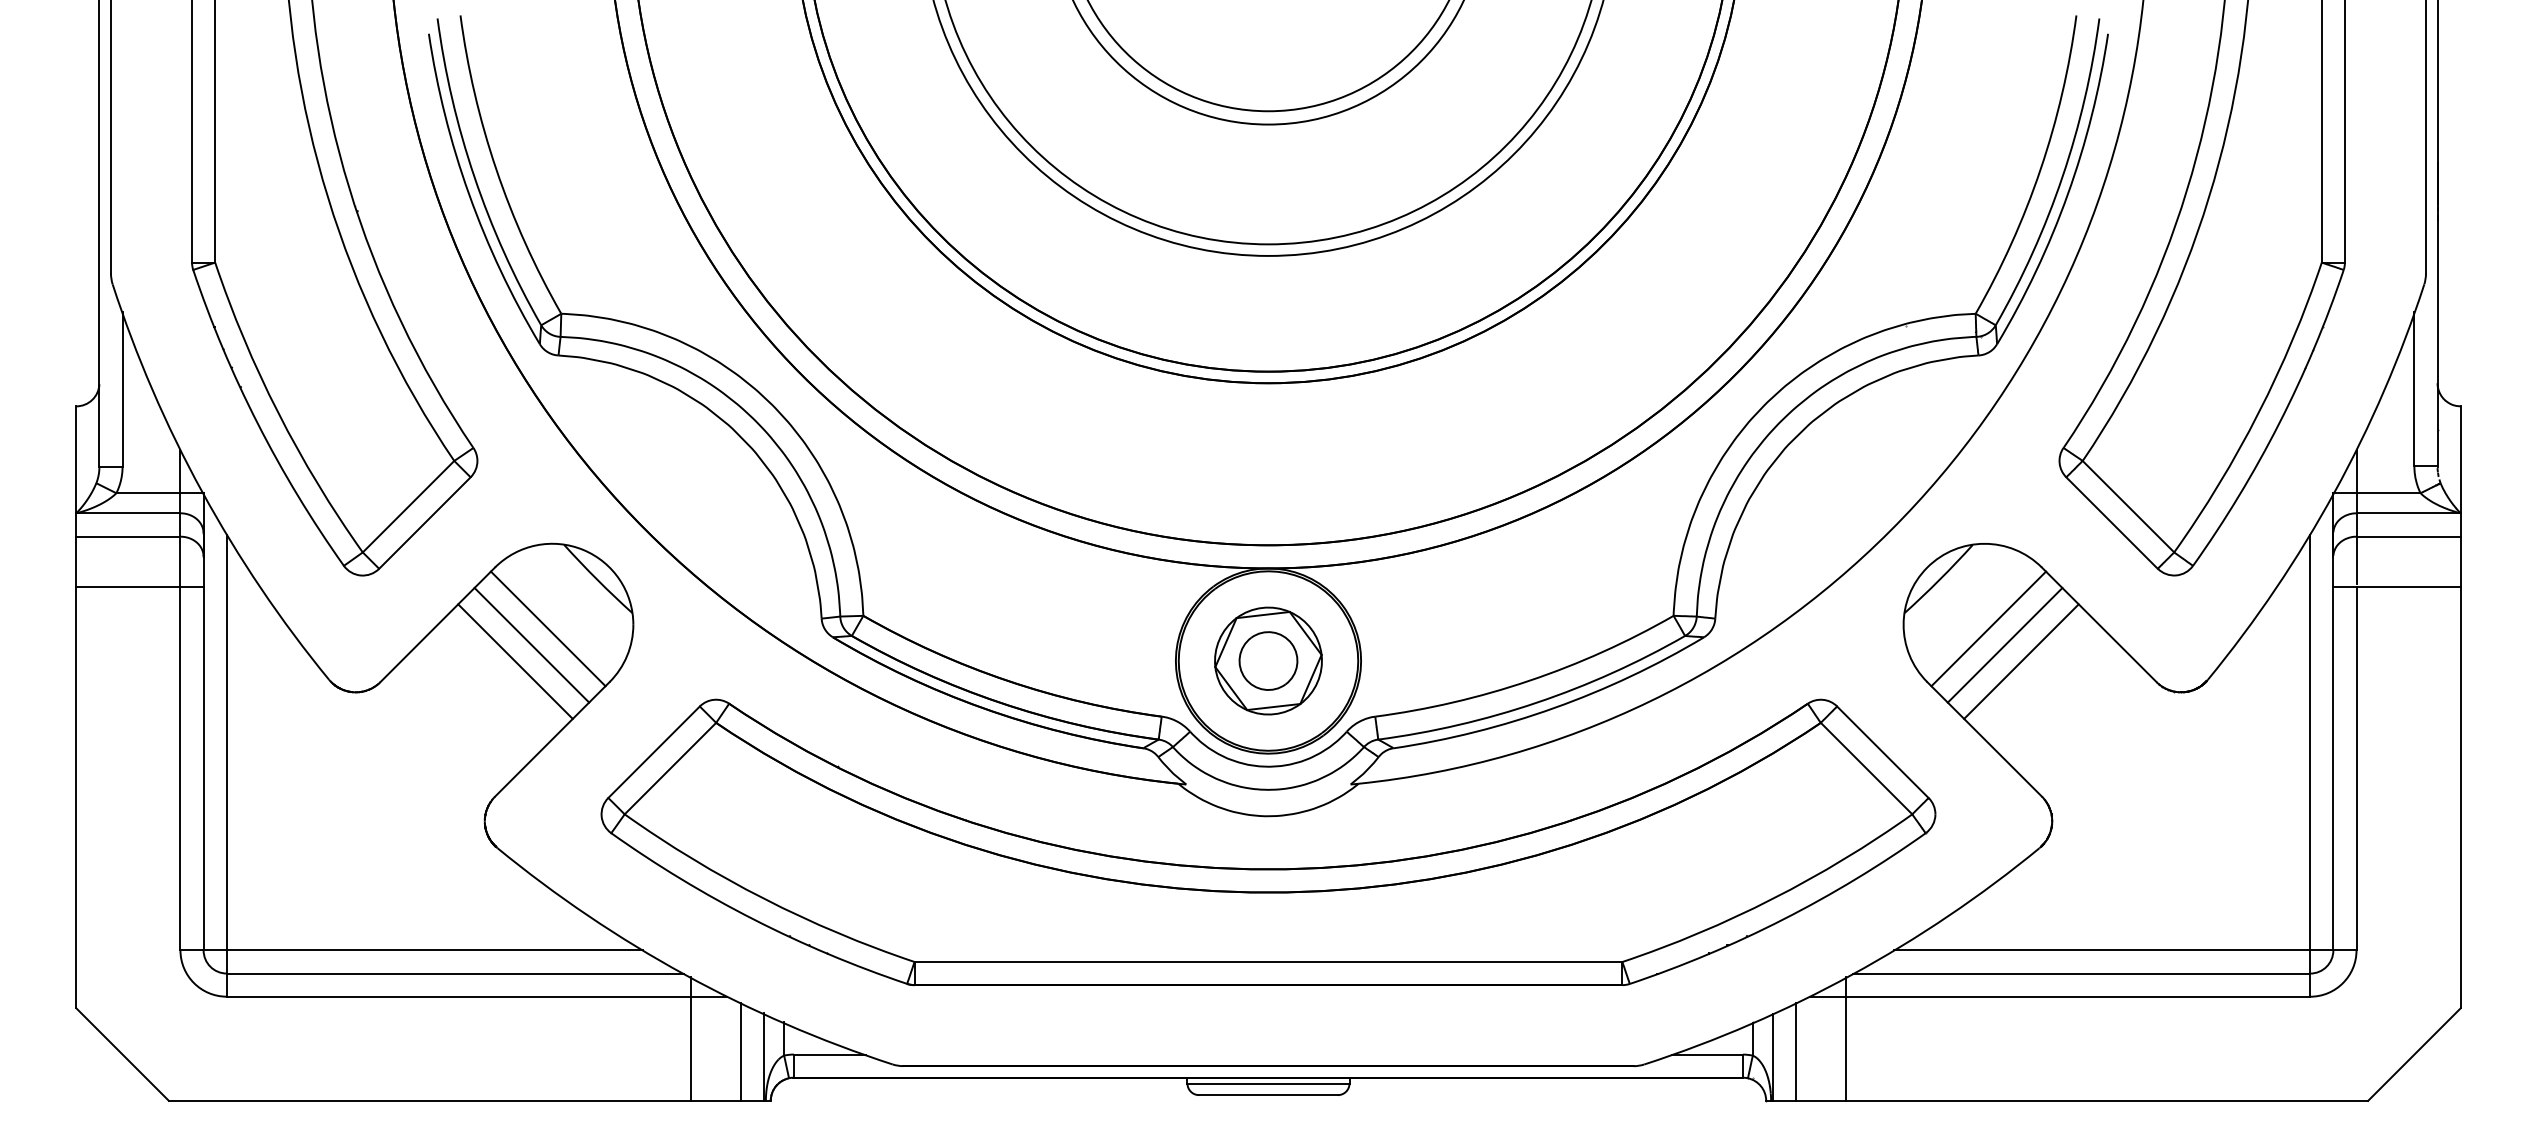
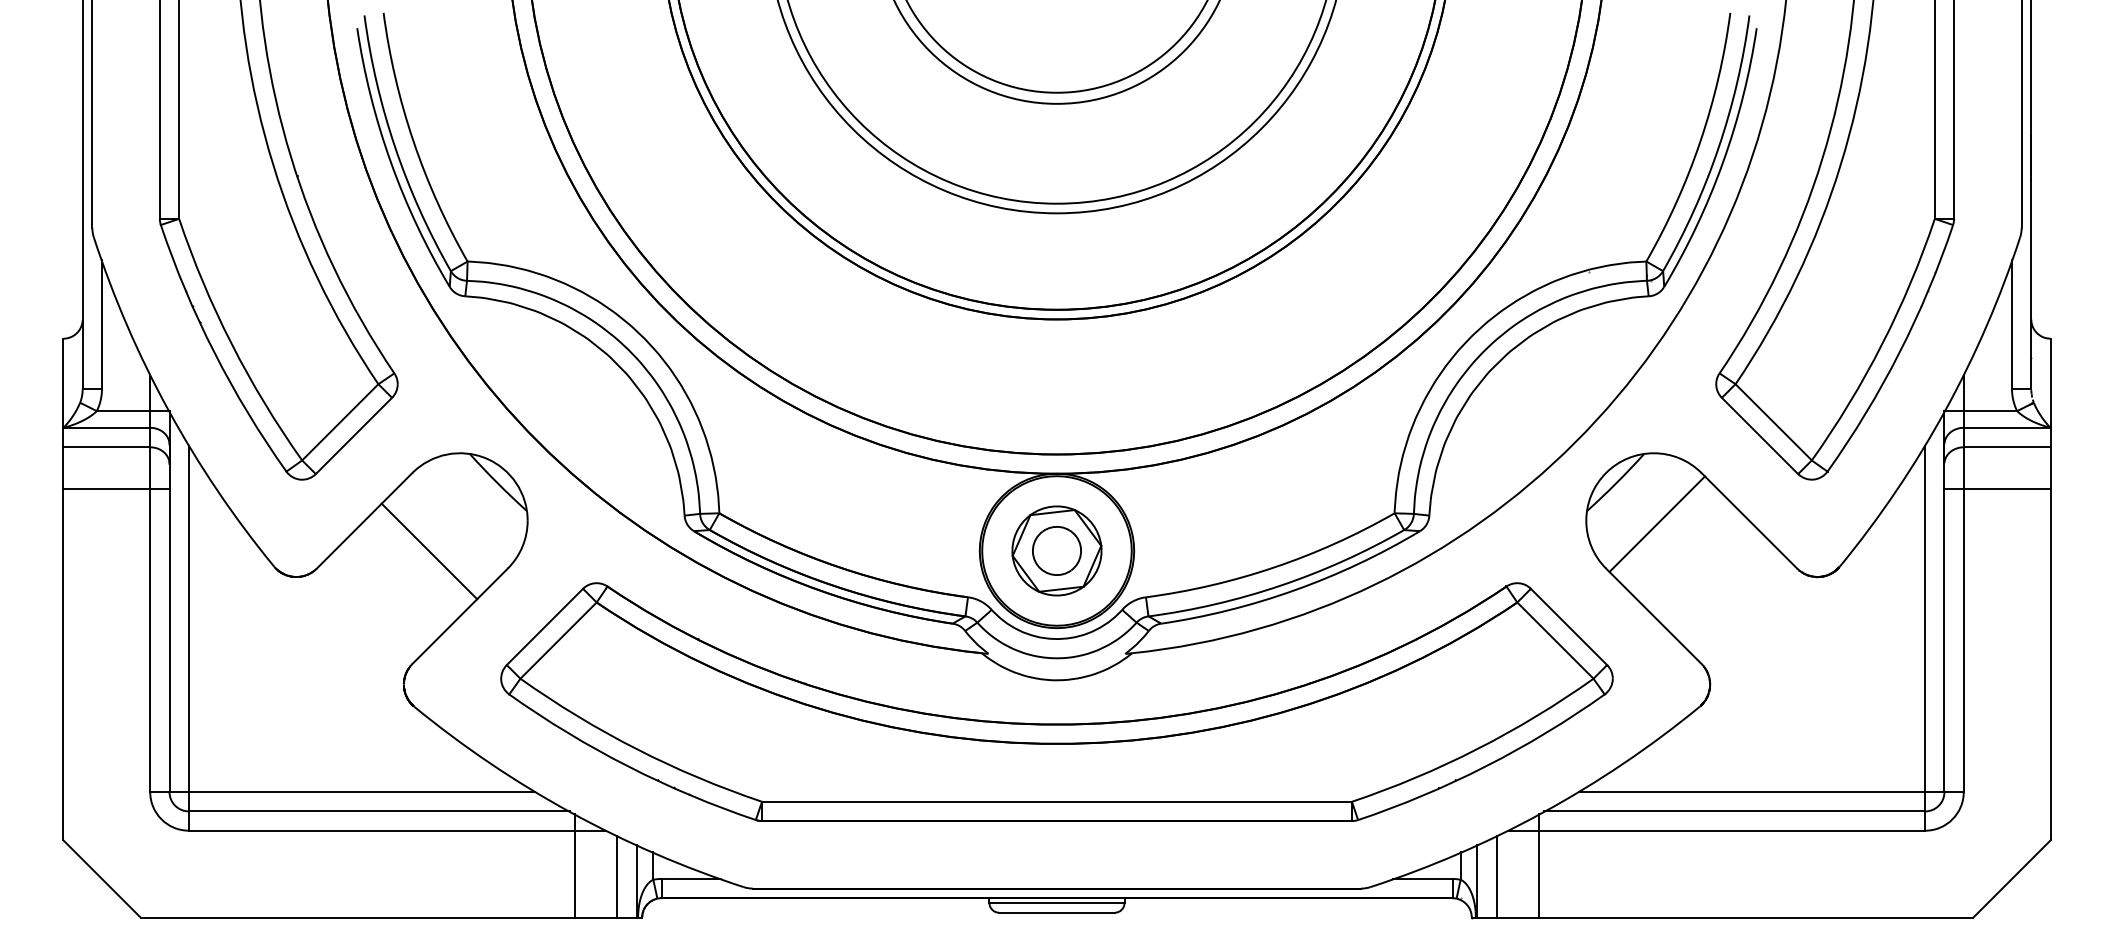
line: (547, 628) -> (456, 523), removed
line: (531, 644) -> (442, 537), removed
line: (2004, 644) -> (1670, 537), removed
line: (2021, 661) -> (1684, 551), removed

